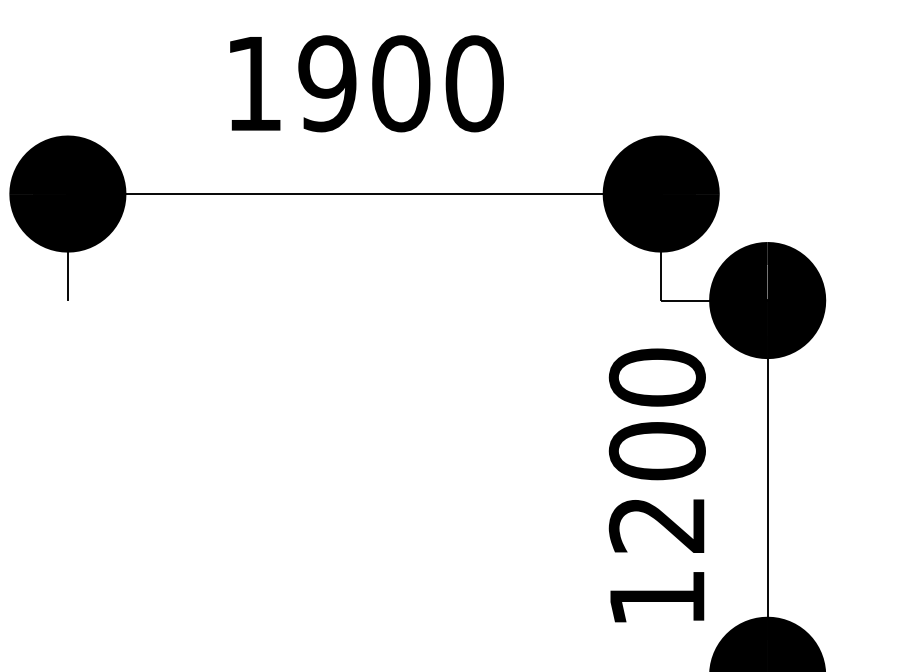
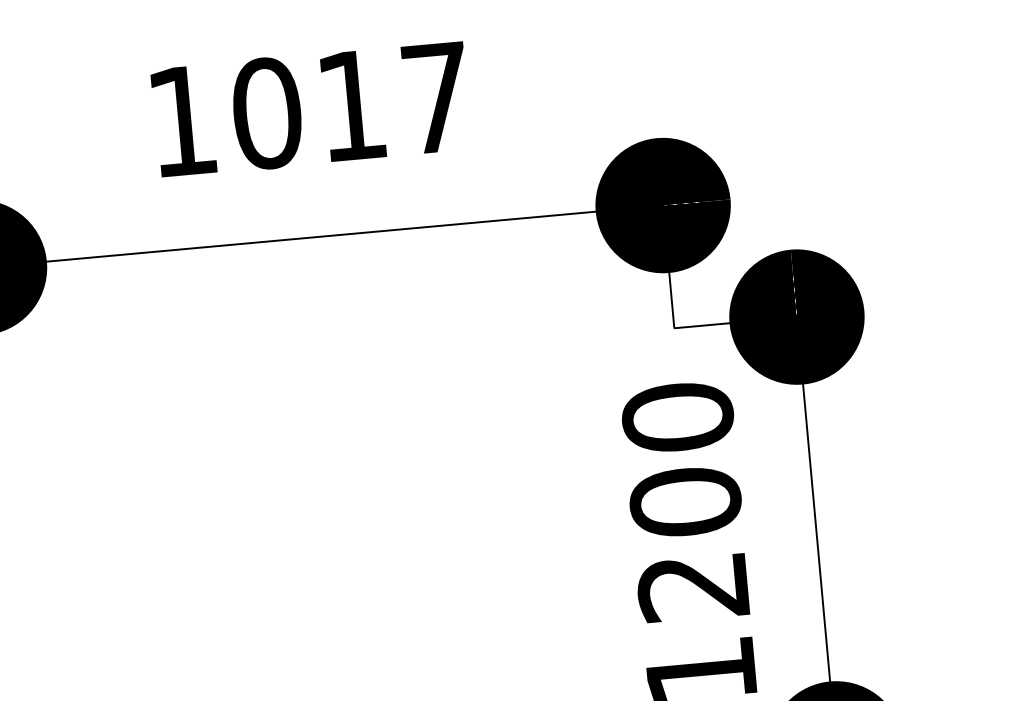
text: (400, 83) -> (351, 105), 1900 -> 1017

